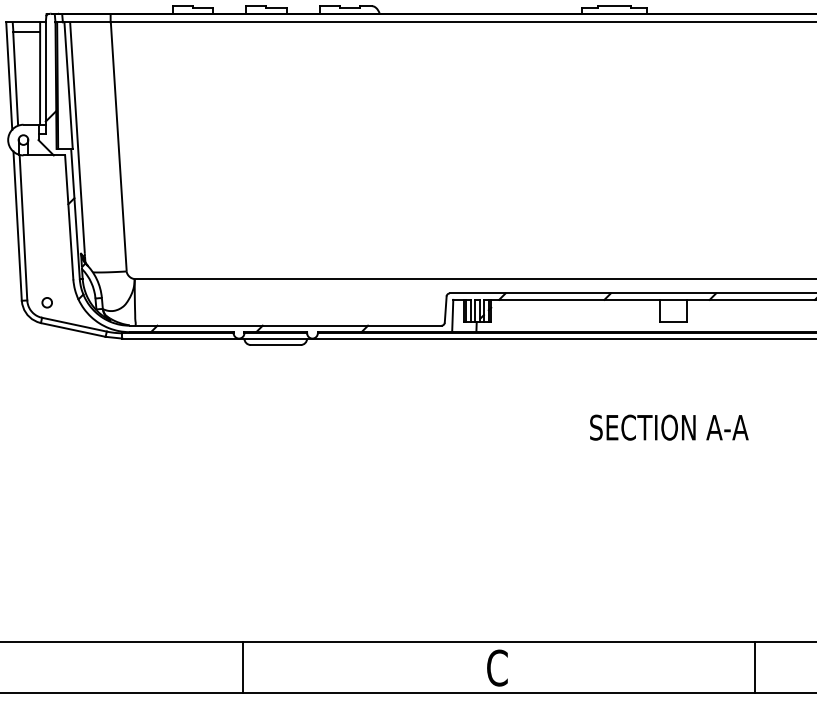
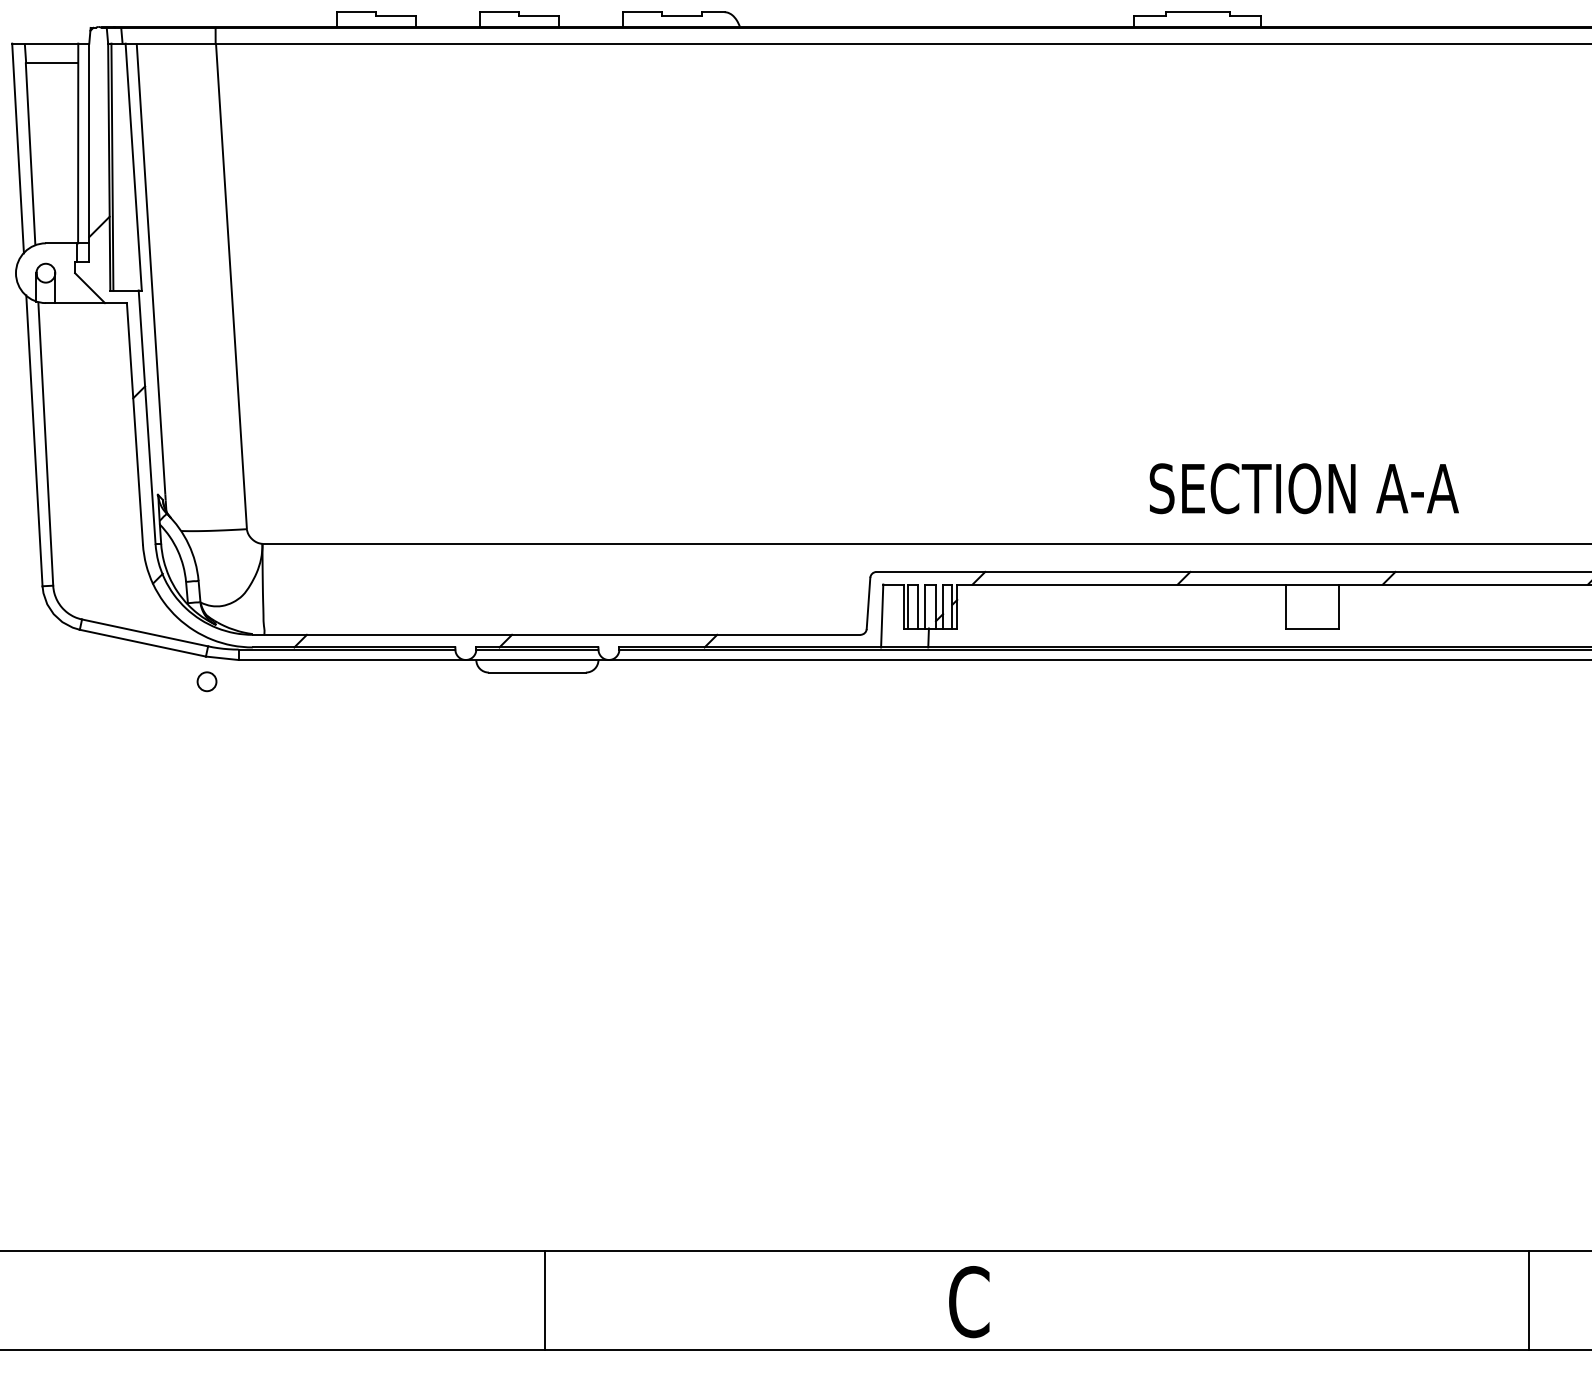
circle: (46, 302) -> (205, 681), moved
text: (669, 427) -> (1304, 488), moved
line: (243, 666) -> (544, 1298), moved
line: (754, 666) -> (1528, 1298), moved

